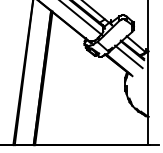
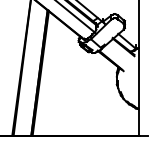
line: (128, 56) -> (119, 52), removed

